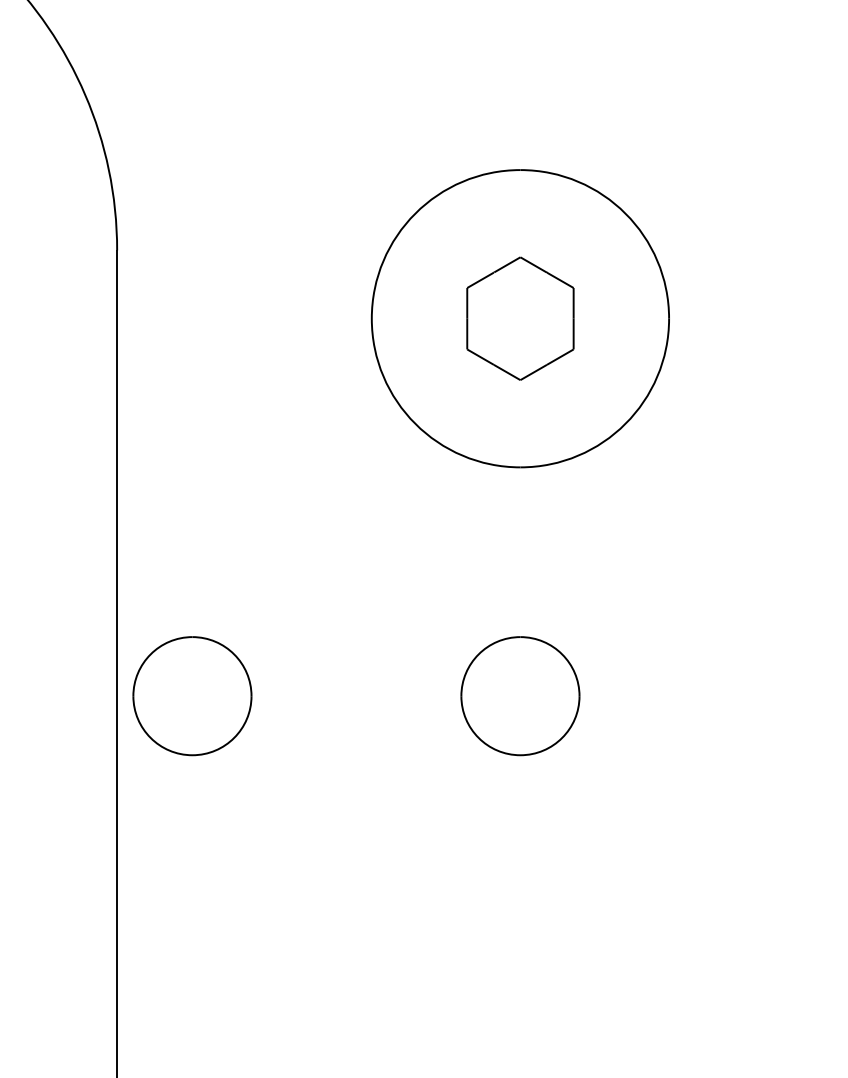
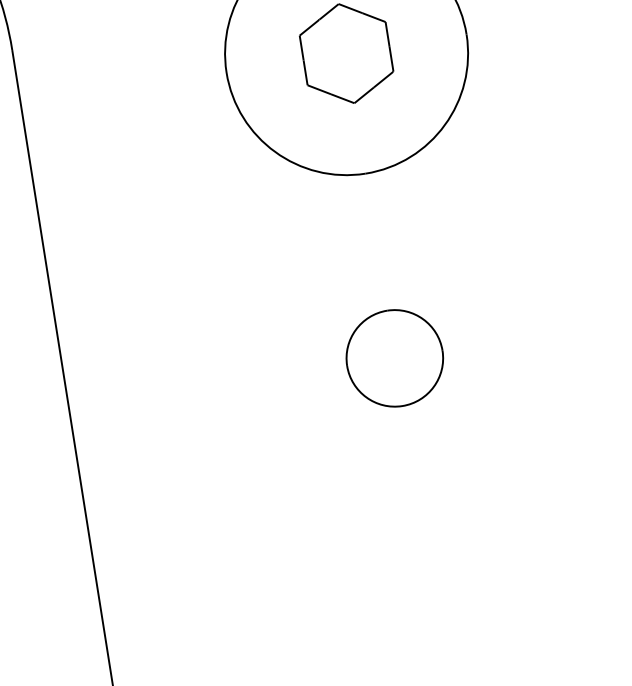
part: (192, 696) -> (130, 400), removed

